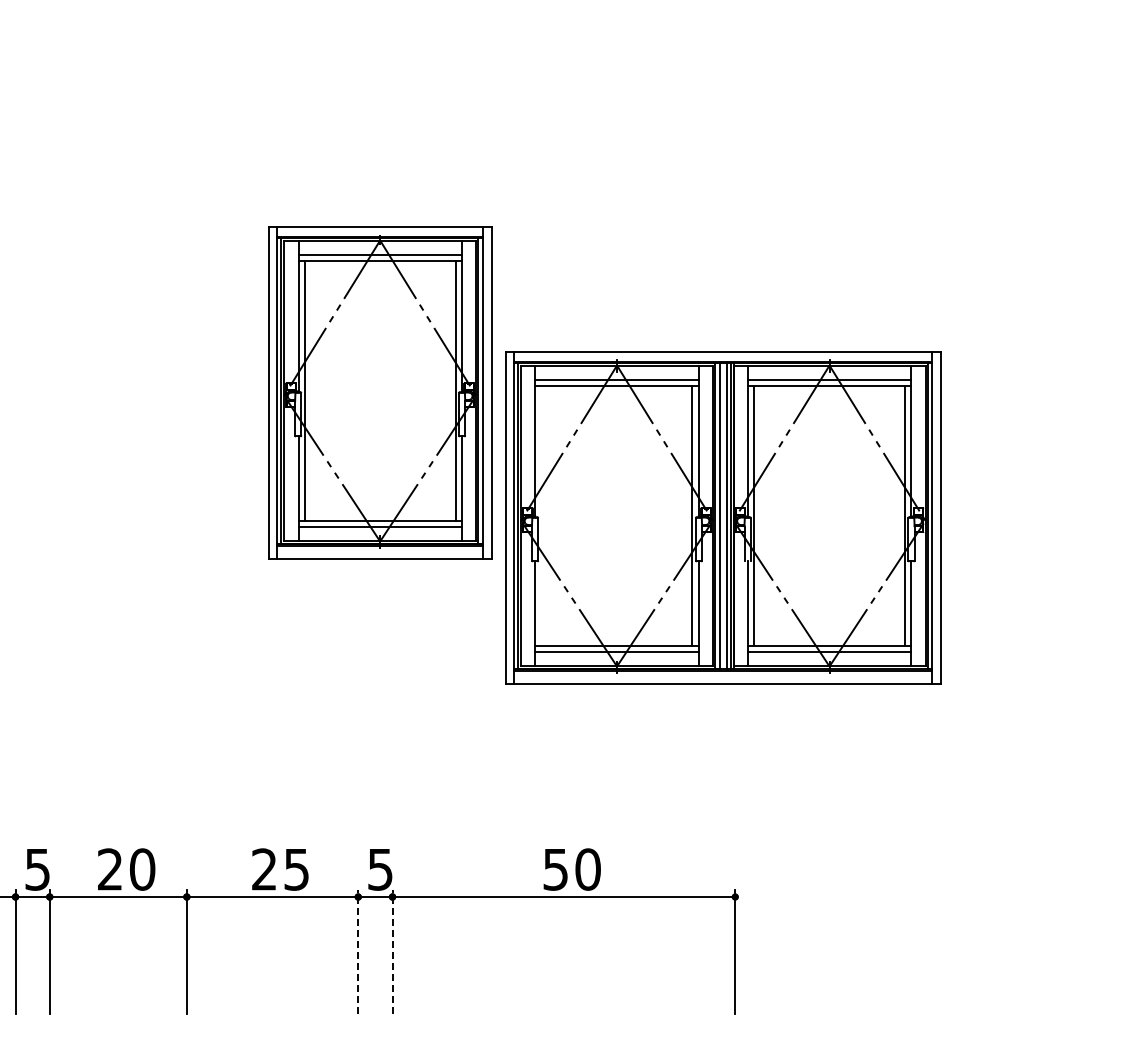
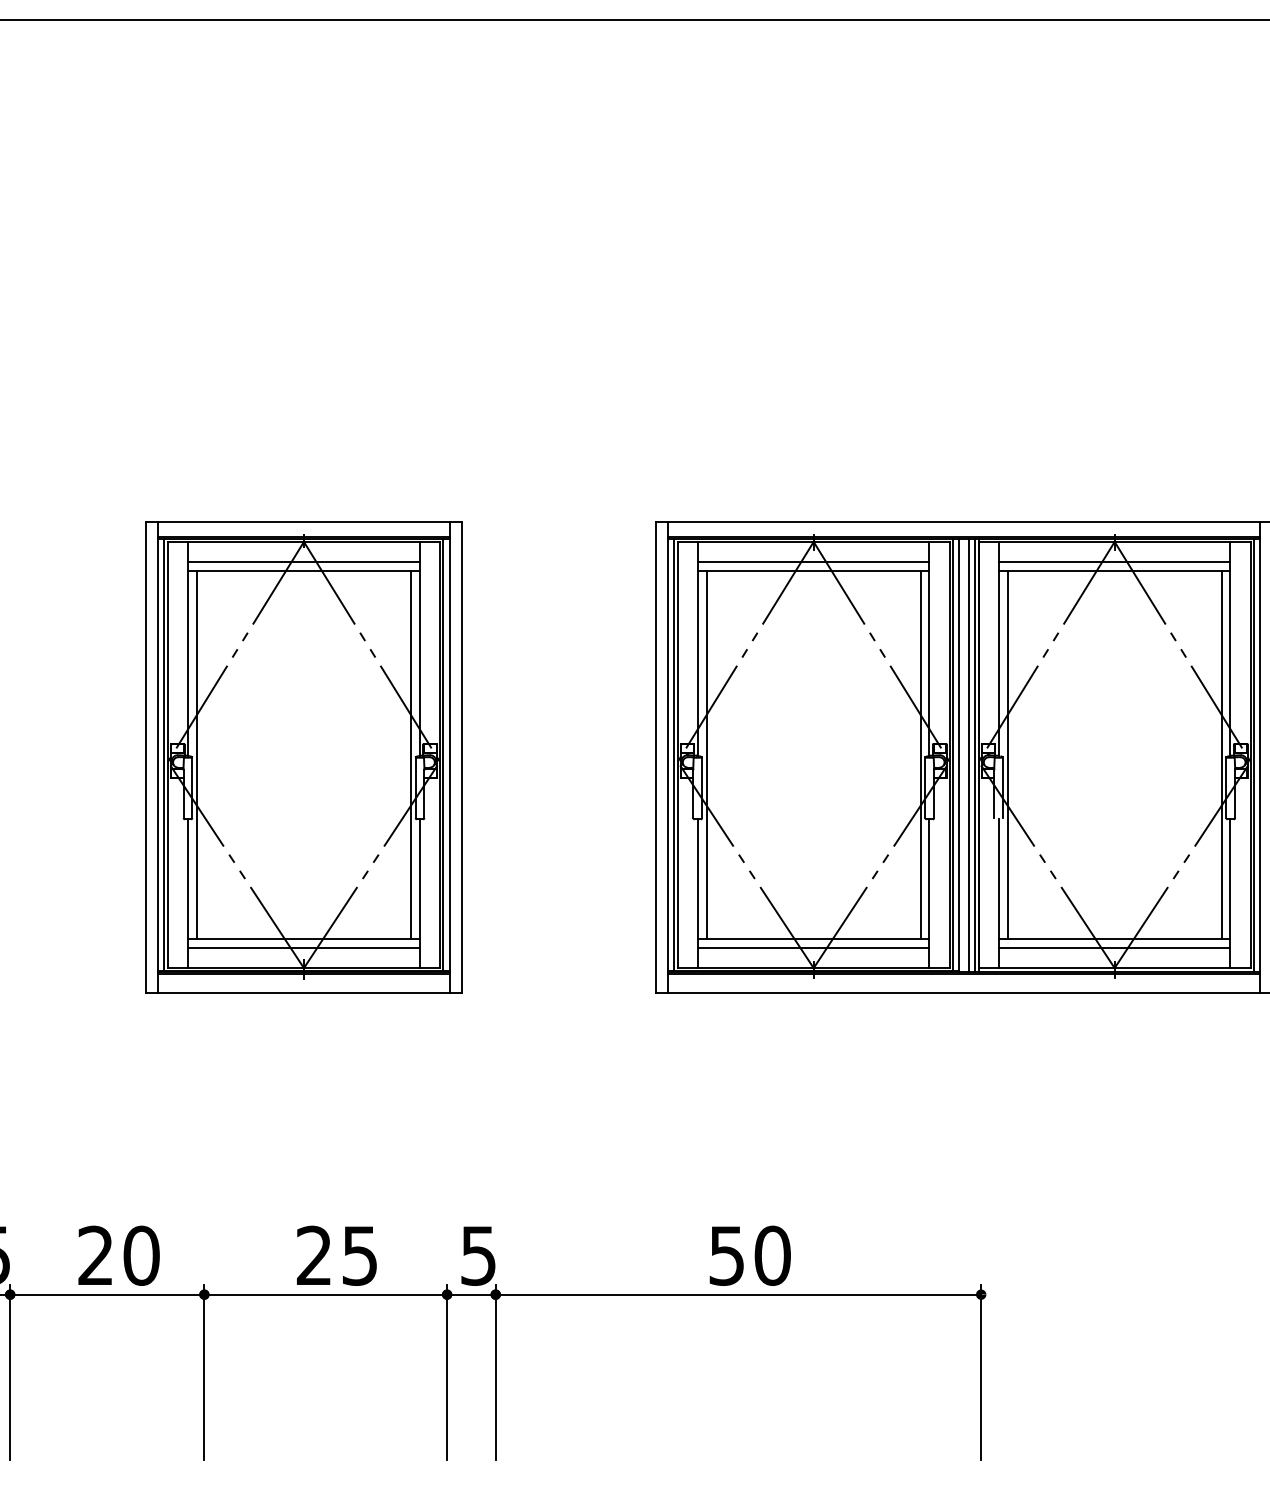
part: (380, 392) -> (304, 757), moved
line: (541, 515) -> (706, 754), added
line: (358, 951) -> (447, 1371), dashed -> solid
line: (392, 951) -> (495, 1371), dashed -> solid

